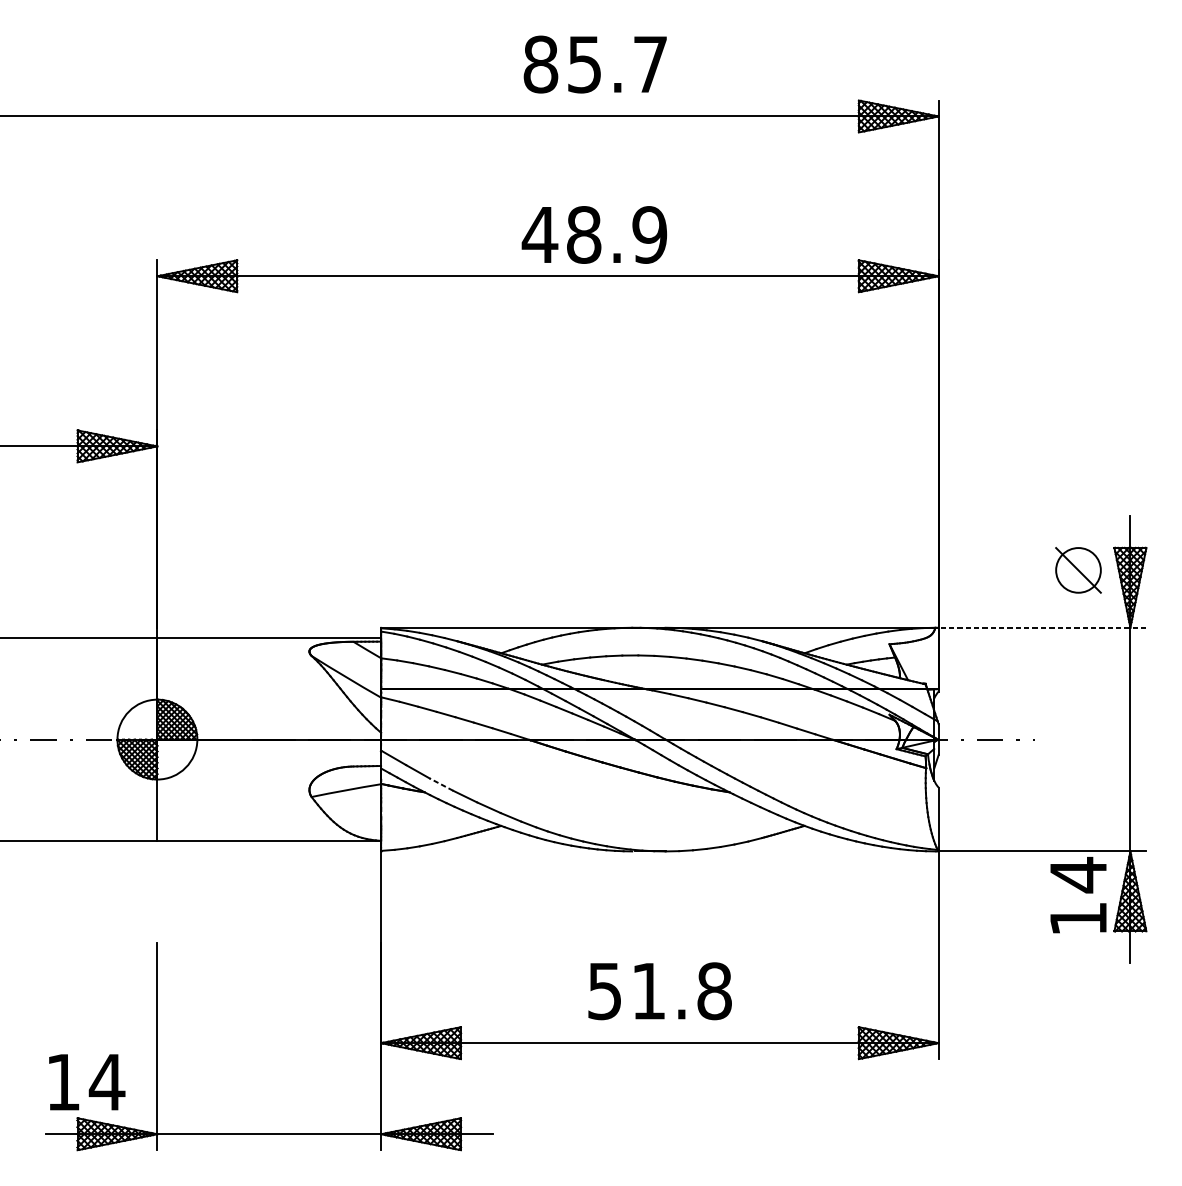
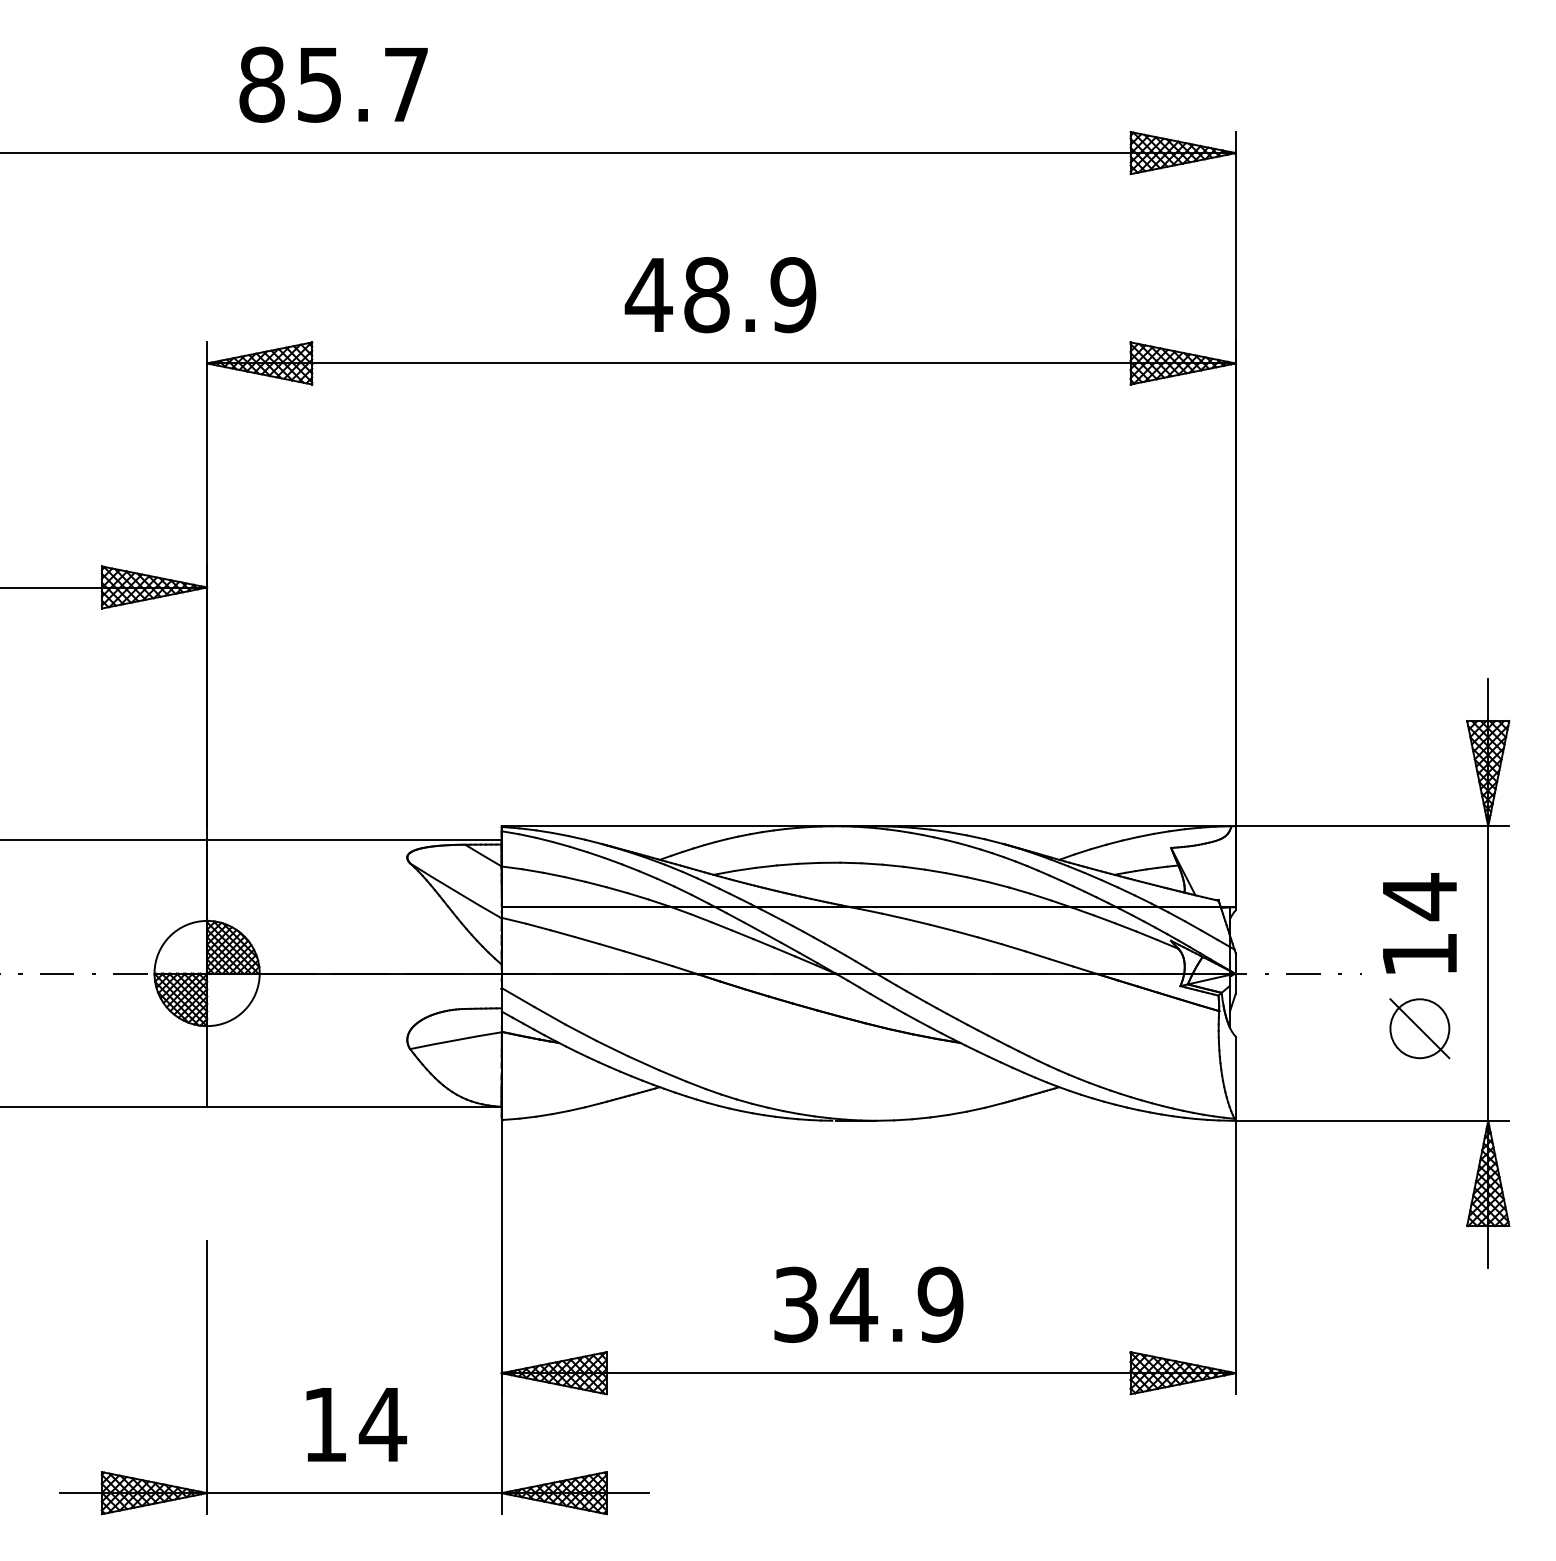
text: (595, 64) -> (333, 84), moved
text: (594, 235) -> (720, 295), moved
part: (1078, 570) -> (1419, 1028), moved
line: (1042, 627) -> (1372, 826), dashed -> solid
line: (441, 784) -> (581, 1032), dashed -> solid
text: (1078, 895) -> (1419, 923), moved
text: (659, 990) -> (868, 1304), 51.8 -> 34.9
text: (87, 1082) -> (356, 1424), moved

